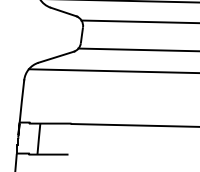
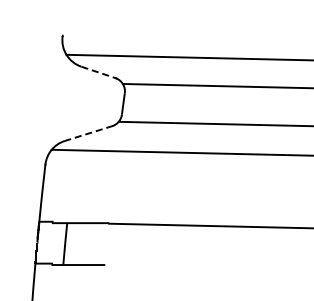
line: (64, 12) -> (99, 72), solid -> dashed
line: (56, 57) -> (88, 133), solid -> dashed

